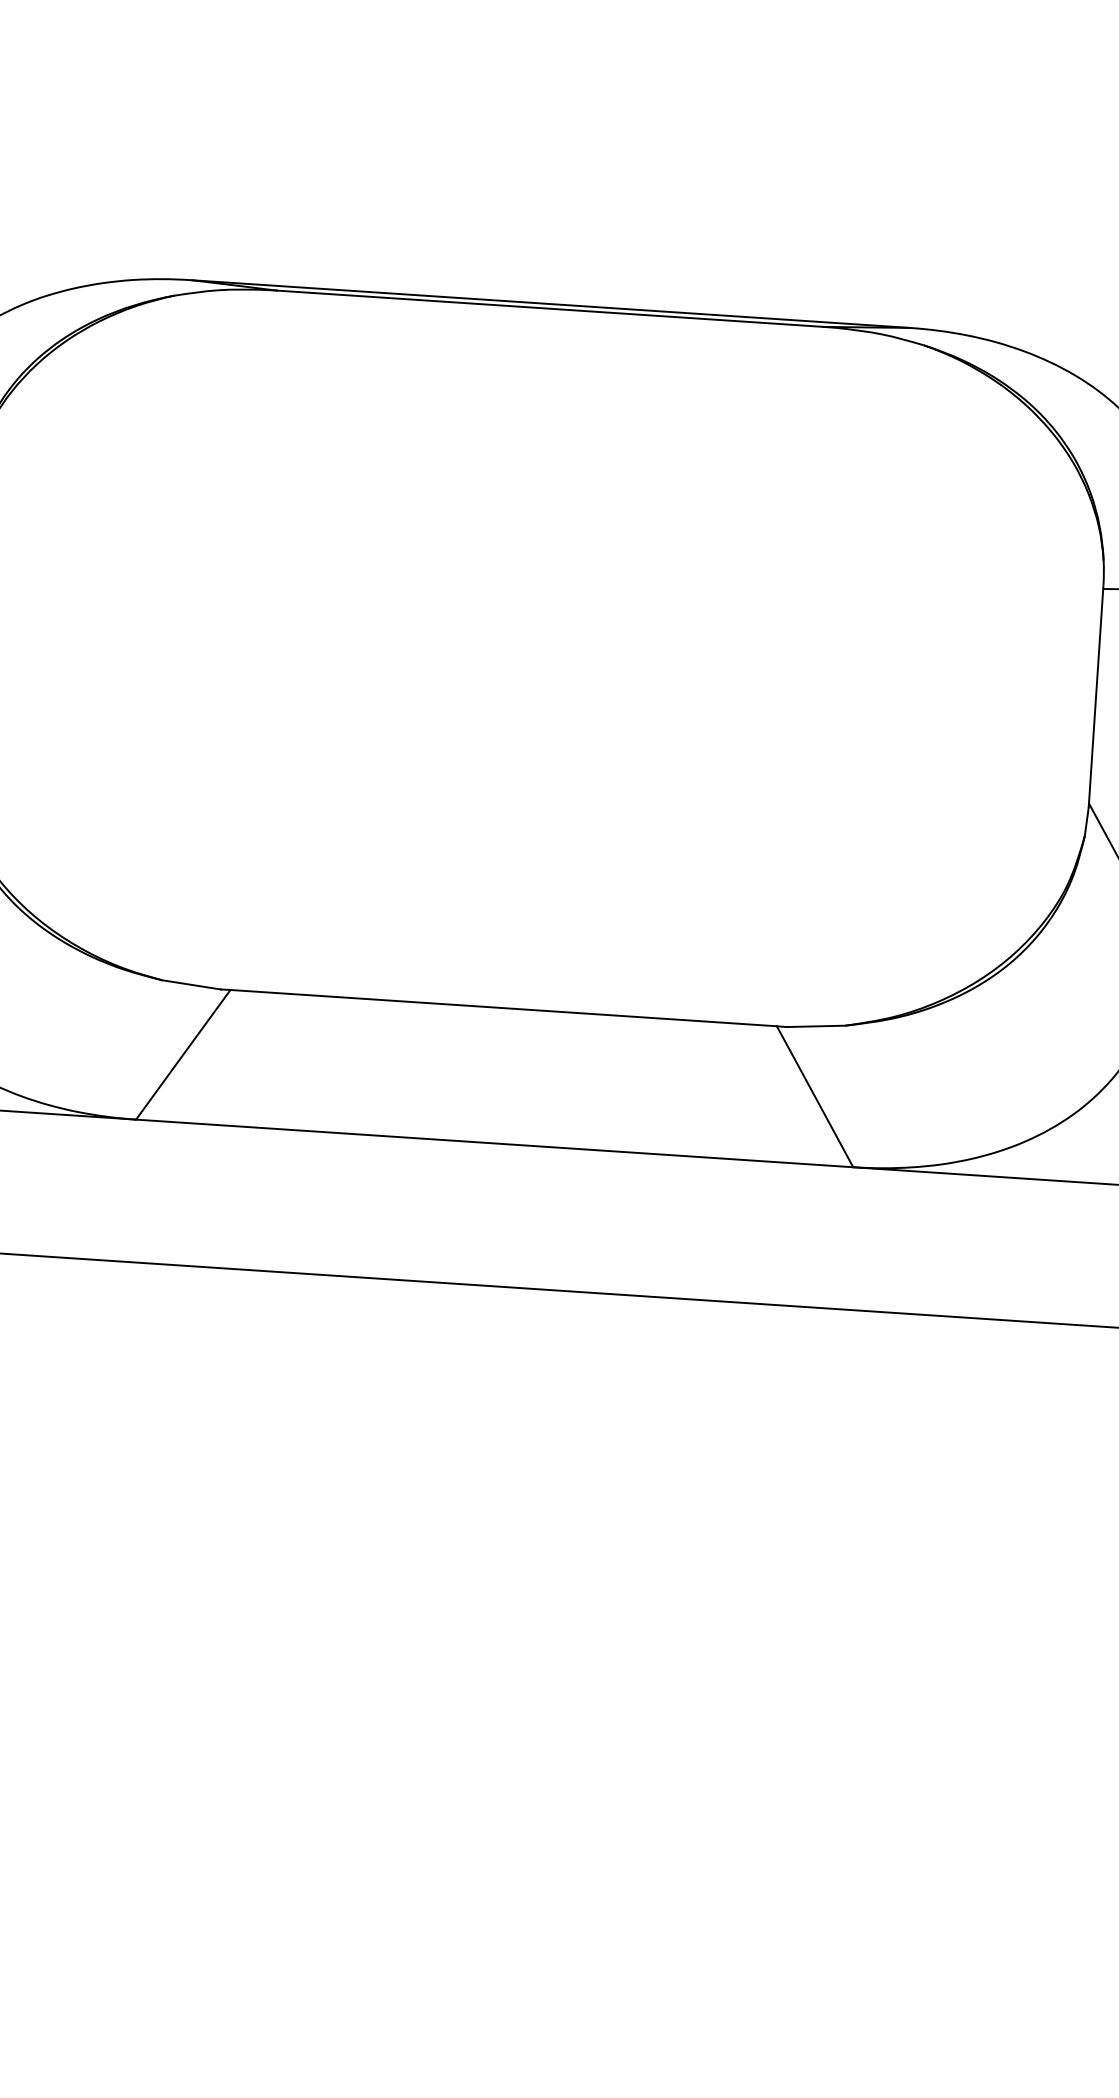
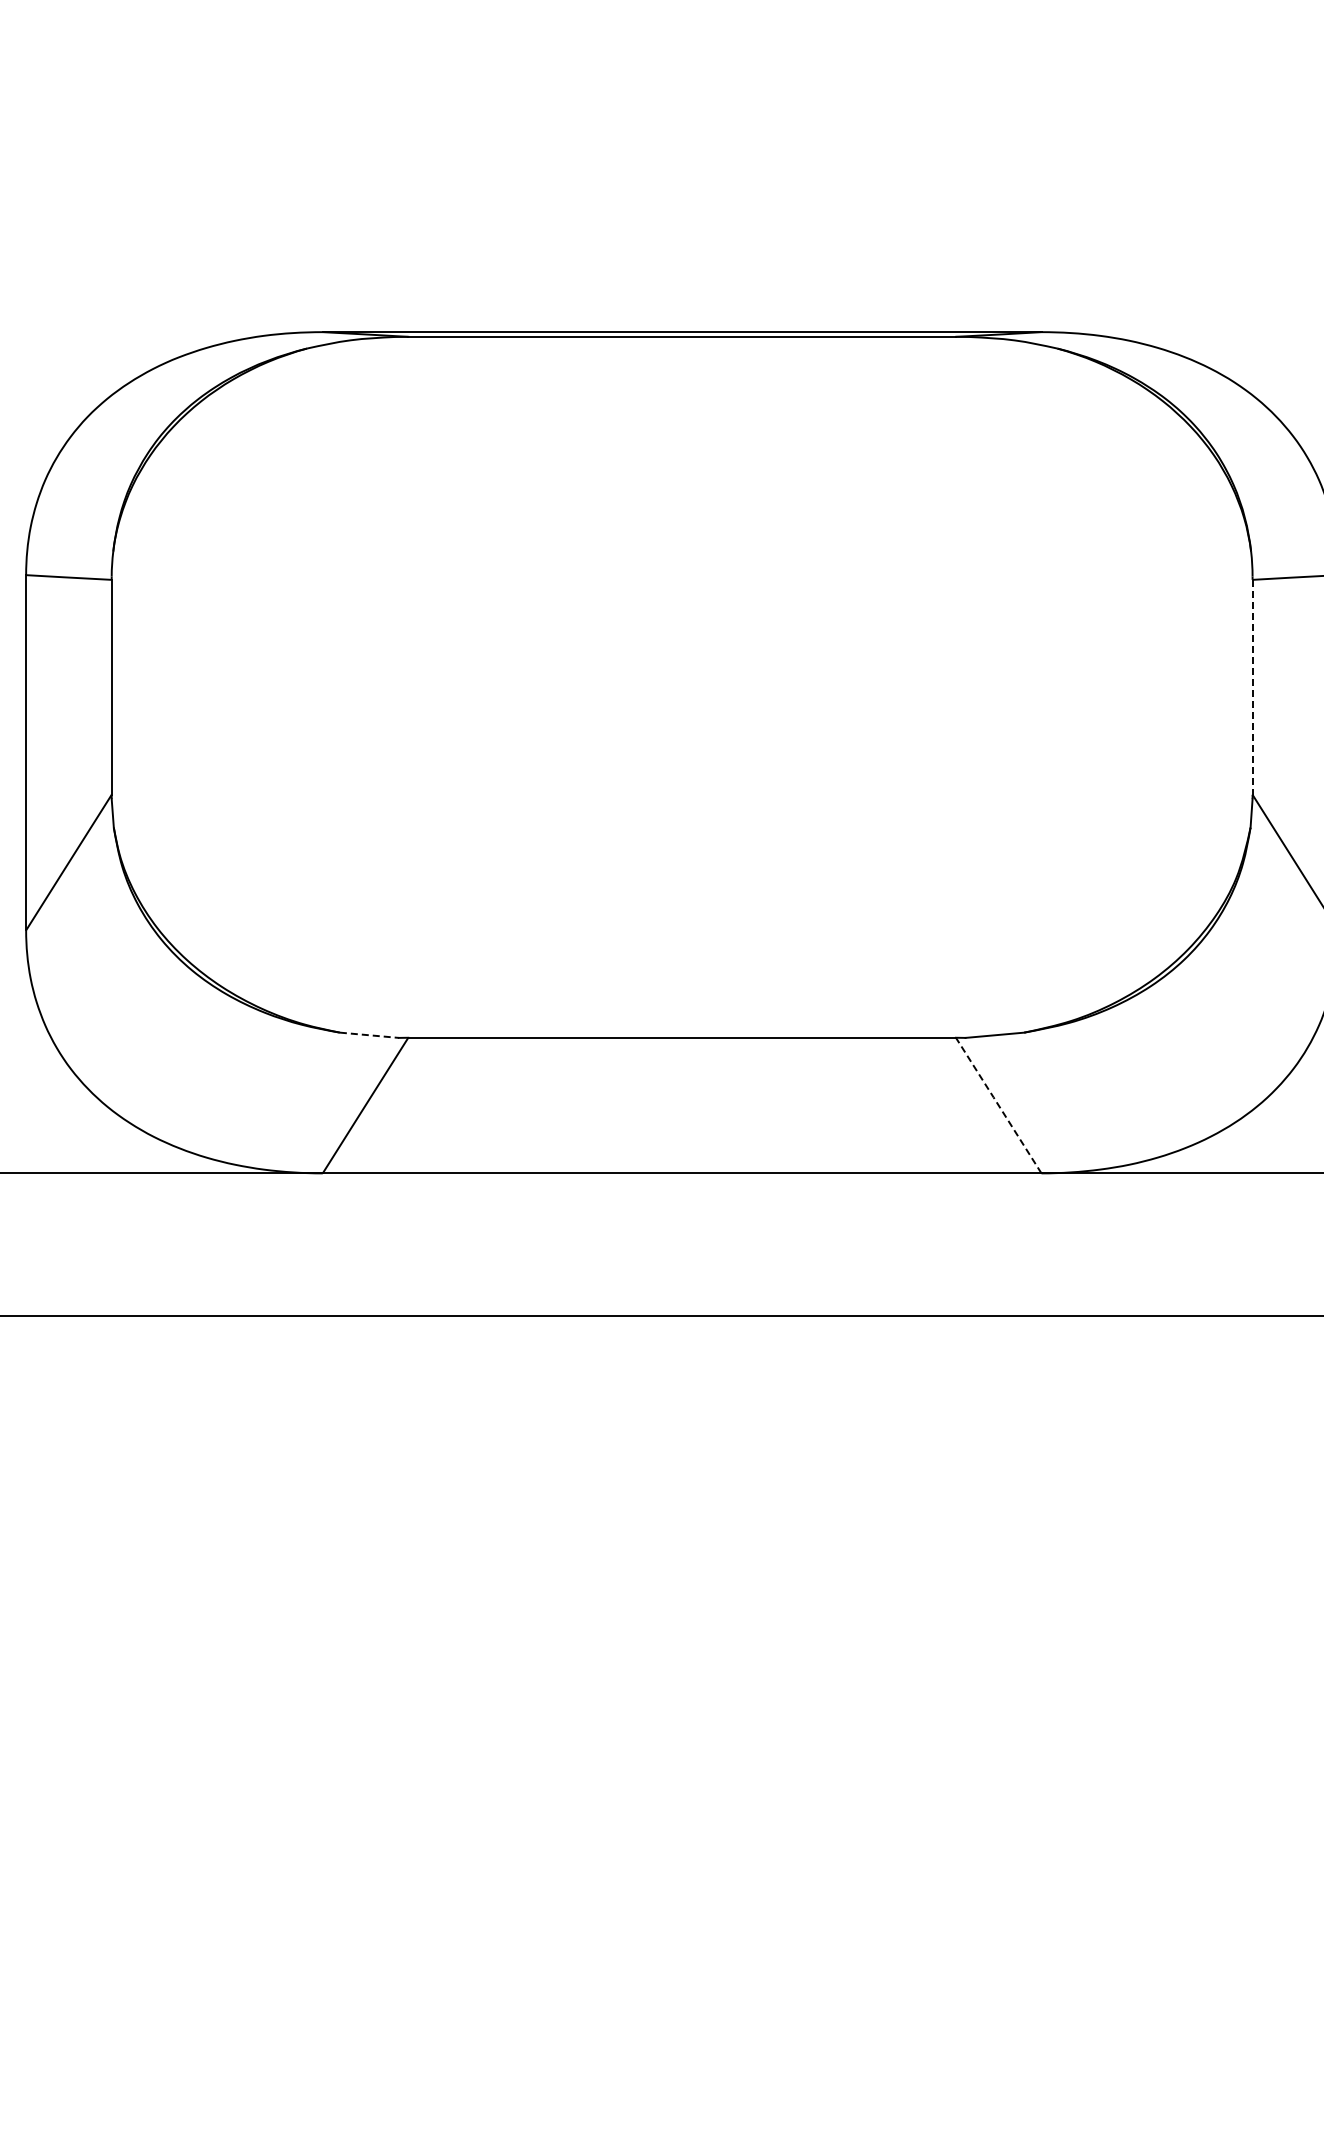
line: (1096, 696) -> (1252, 687), solid -> dashed
line: (191, 985) -> (369, 1035), solid -> dashed
line: (814, 1095) -> (998, 1104), solid -> dashed

